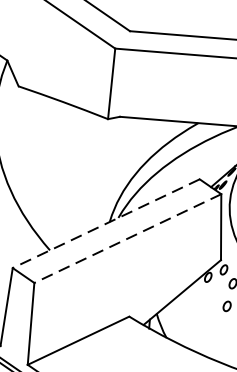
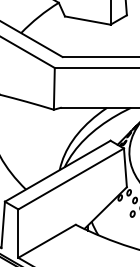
line: (105, 224) -> (57, 171), dashed -> solid
line: (128, 237) -> (71, 178), dashed -> solid

